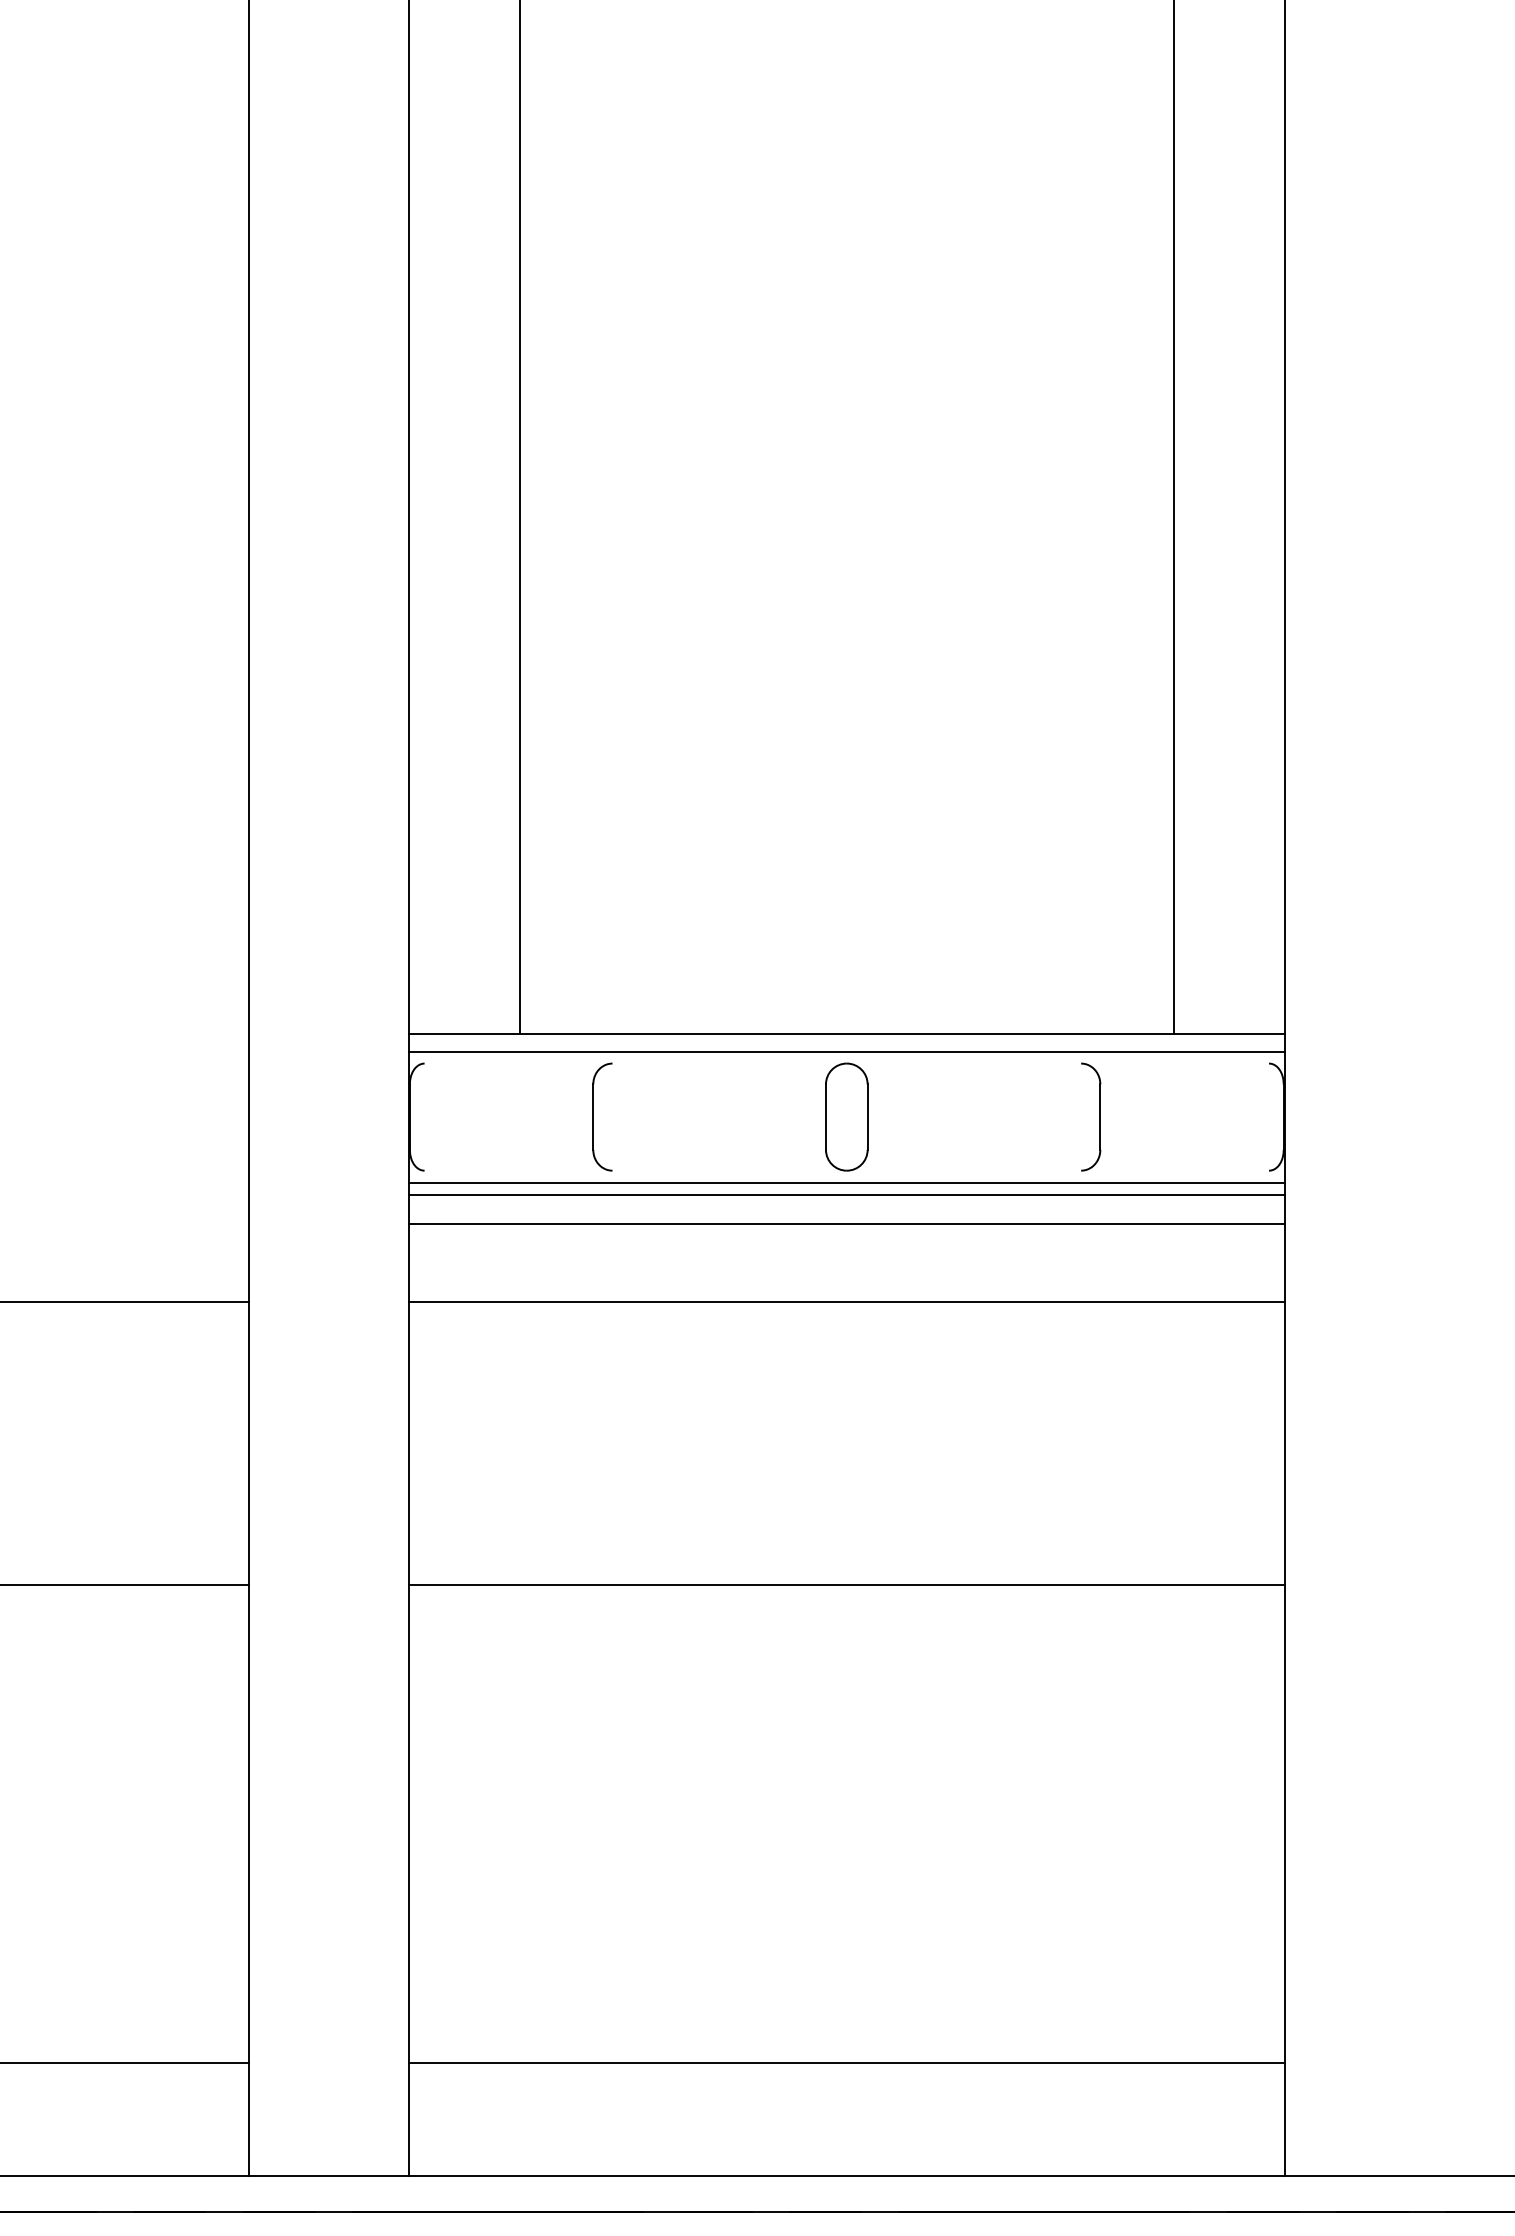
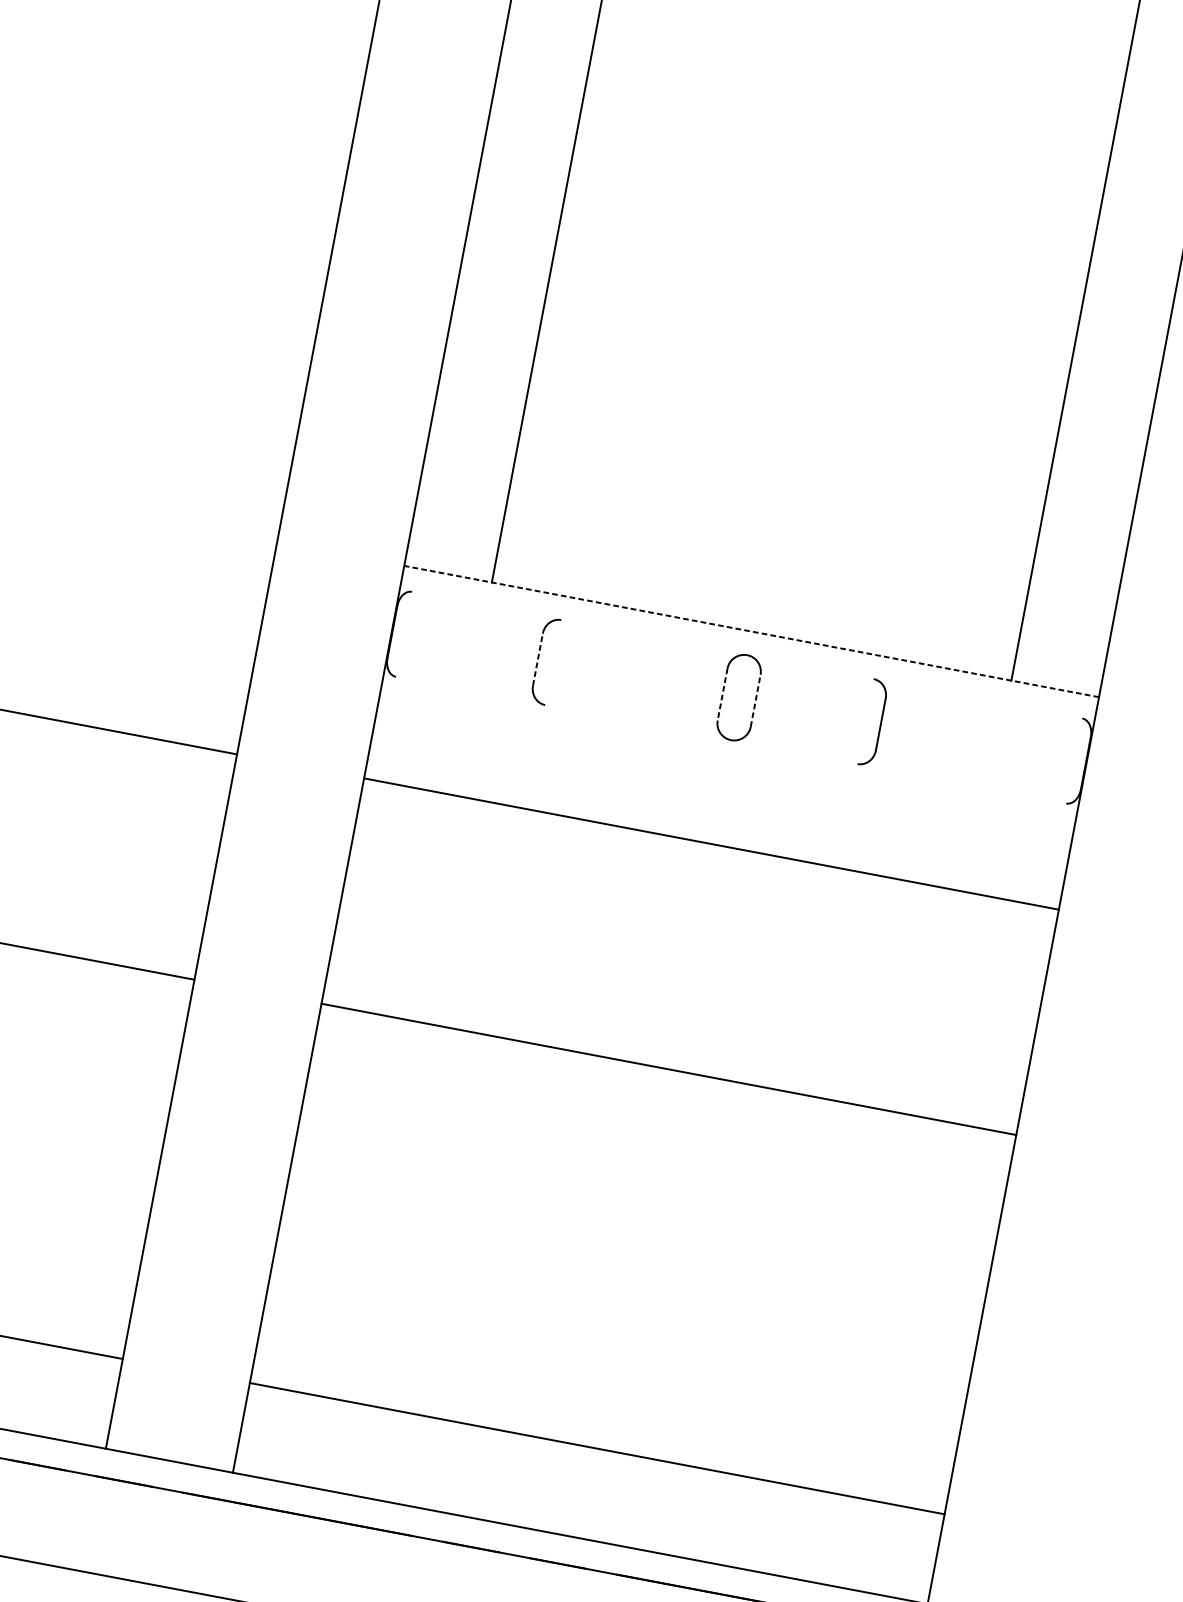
line: (846, 1033) -> (751, 631), solid -> dashed
line: (846, 1051) -> (748, 645), removed
part: (1099, 1116) -> (880, 723), moved
line: (593, 1117) -> (538, 659), solid -> dashed
line: (825, 1117) -> (722, 694), solid -> dashed
line: (867, 1117) -> (755, 701), solid -> dashed
line: (846, 1182) -> (729, 749), removed
line: (846, 1194) -> (727, 759), removed
line: (846, 1223) -> (722, 782), removed

